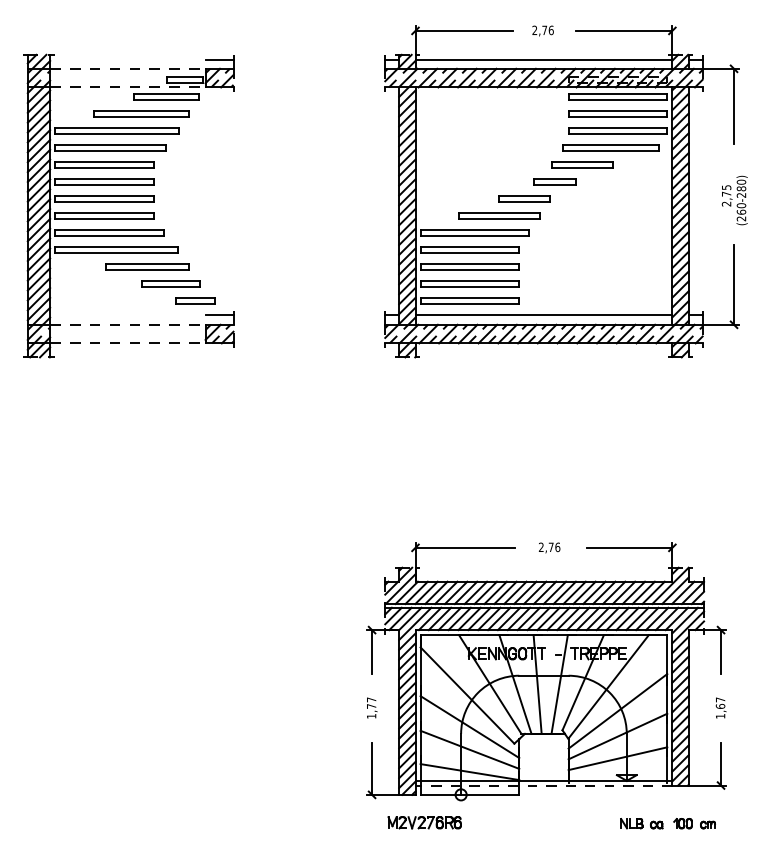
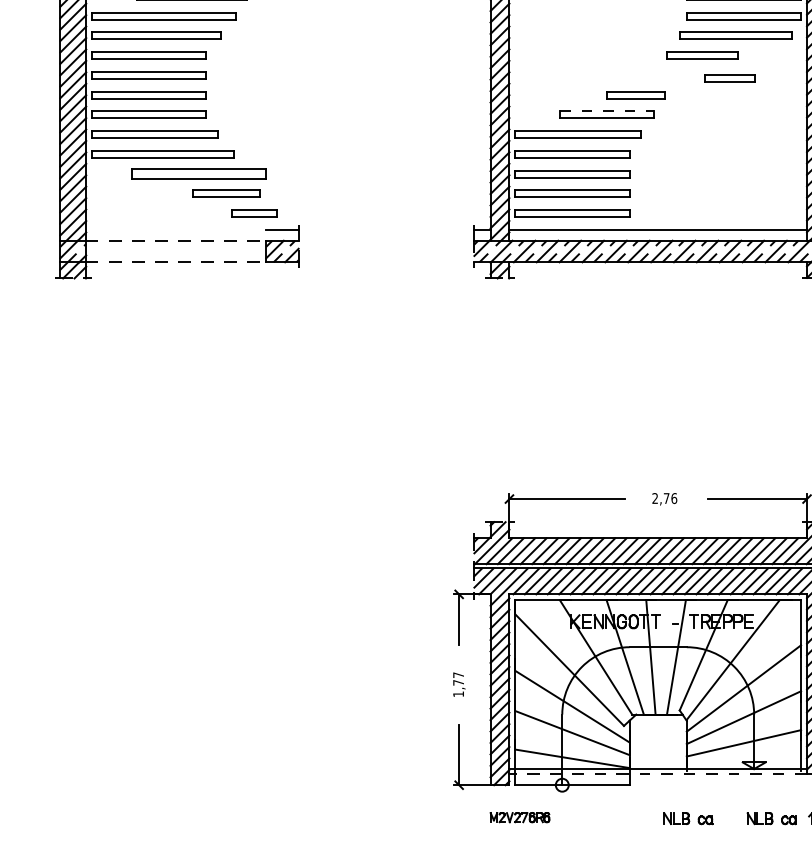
part: (554, 181) -> (729, 78), moved
line: (499, 213) -> (606, 111), solid -> dashed
part: (147, 266) -> (199, 173), size x1.4
part: (424, 822) -> (519, 817), size x0.7
part: (569, 823) -> (687, 818), added

